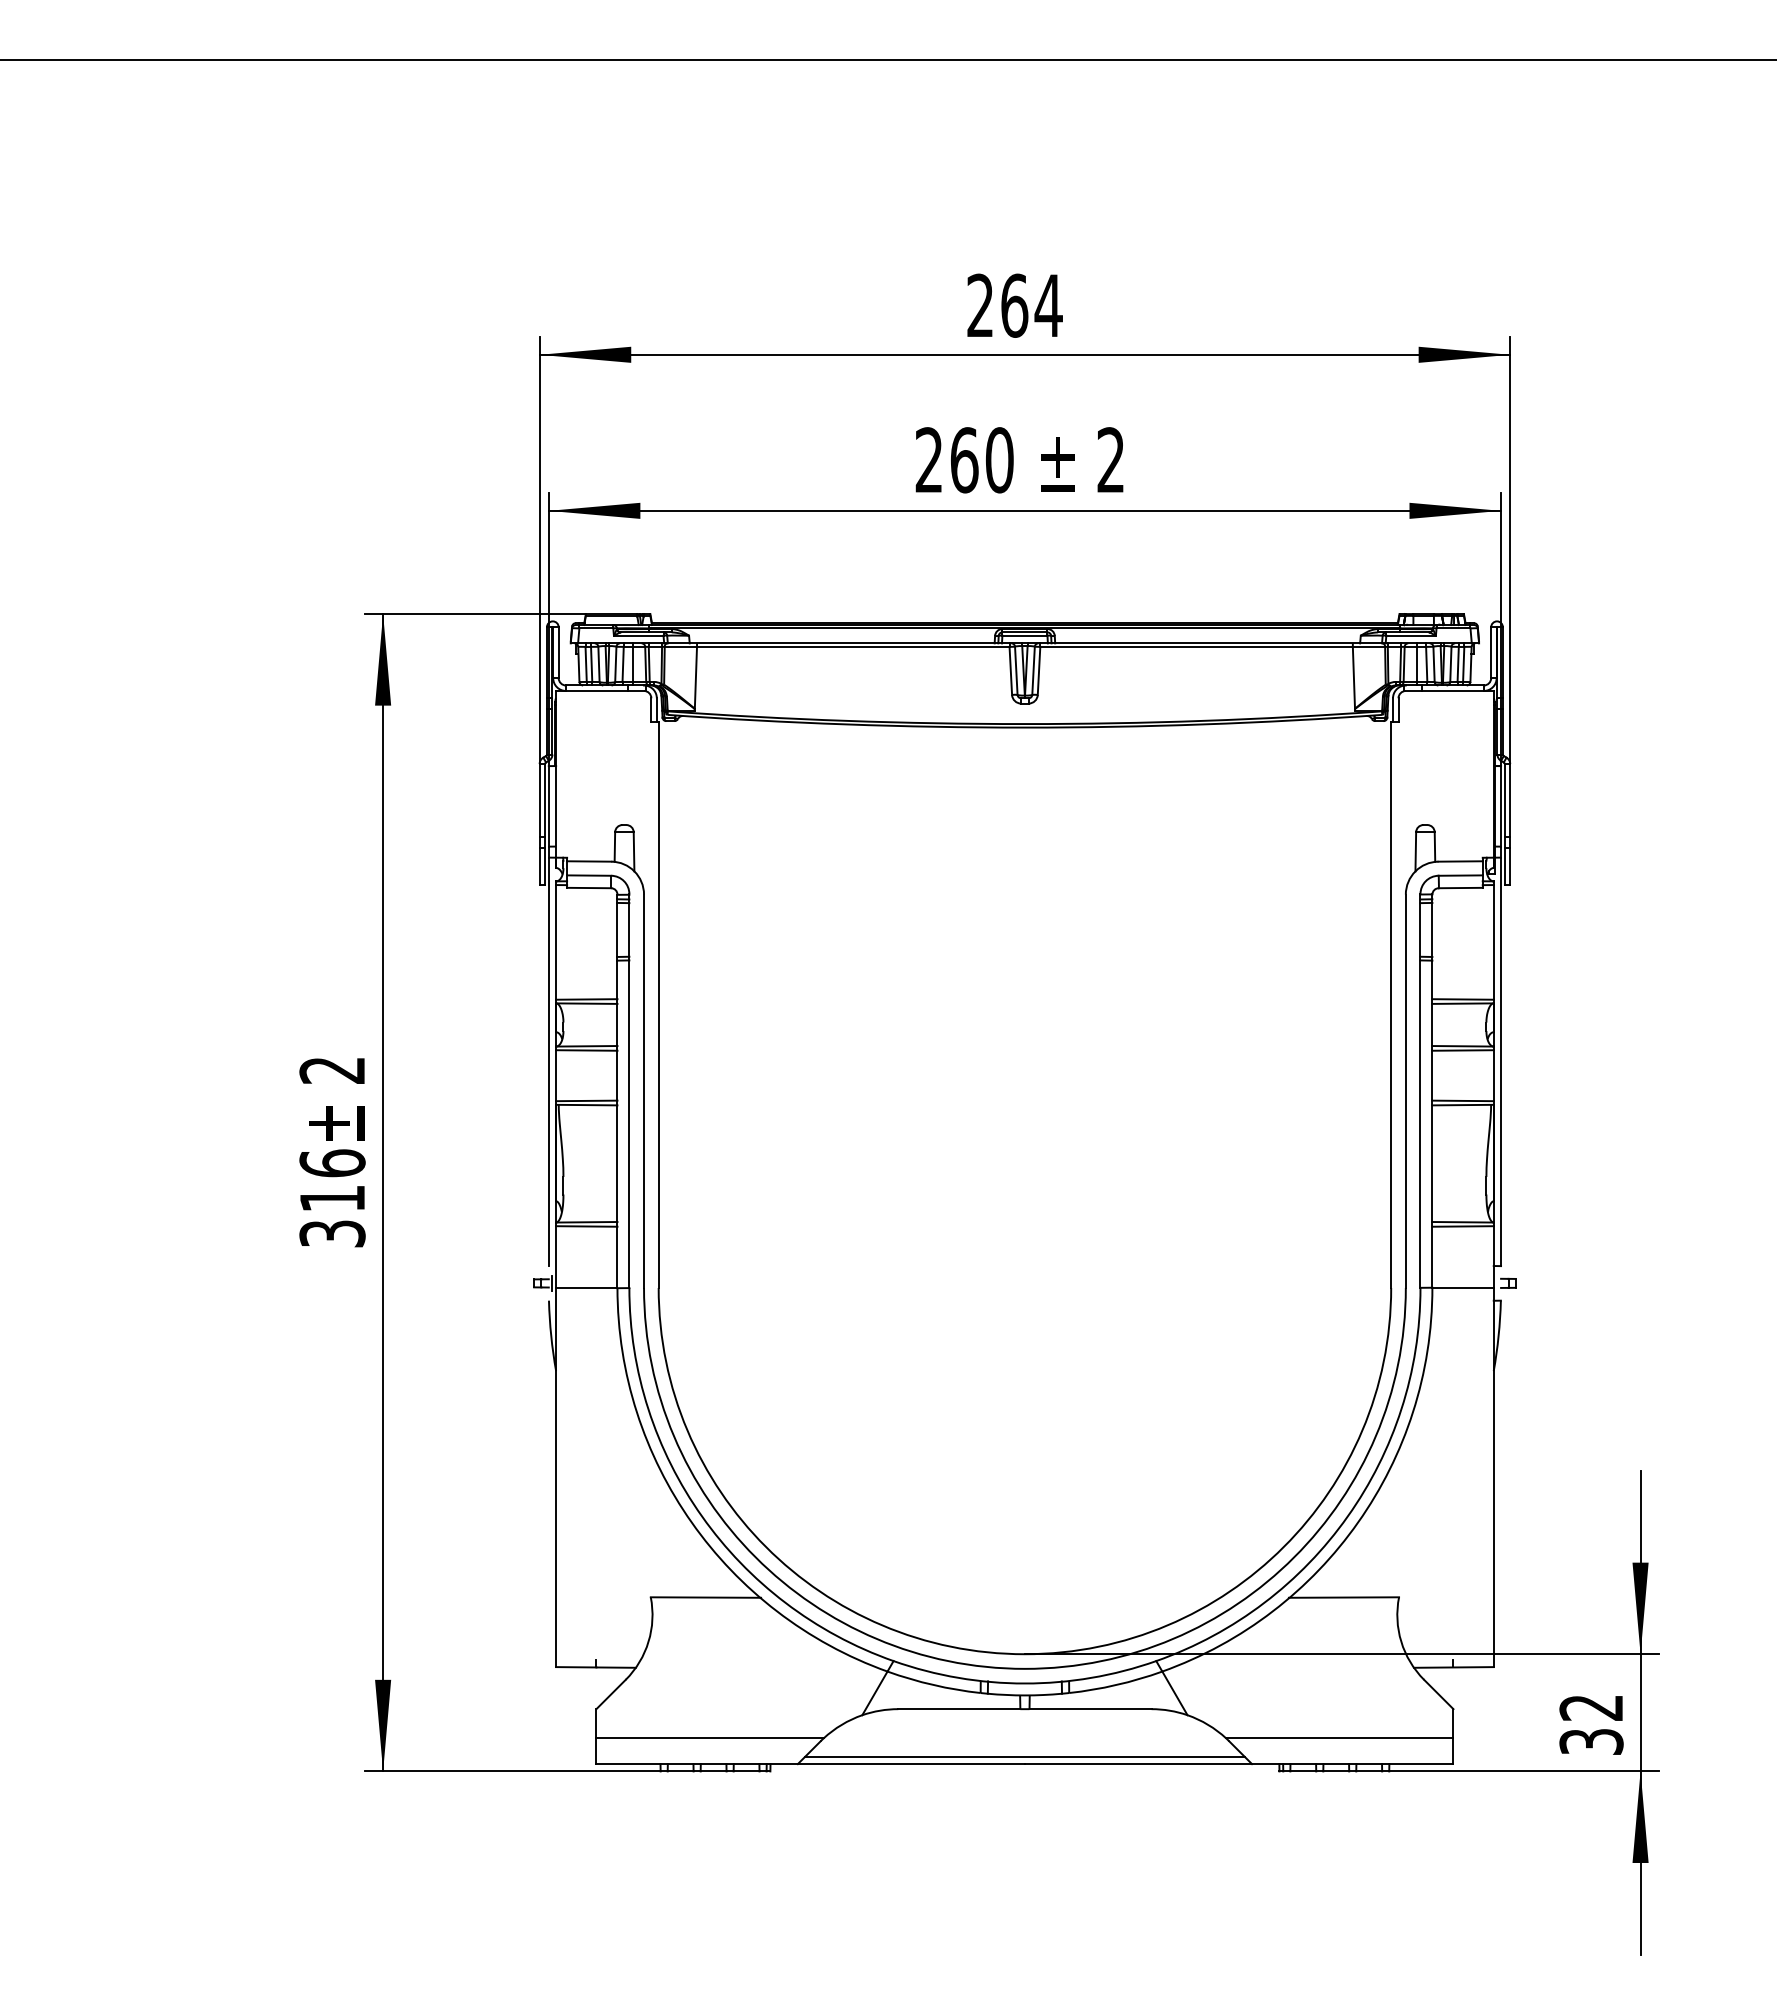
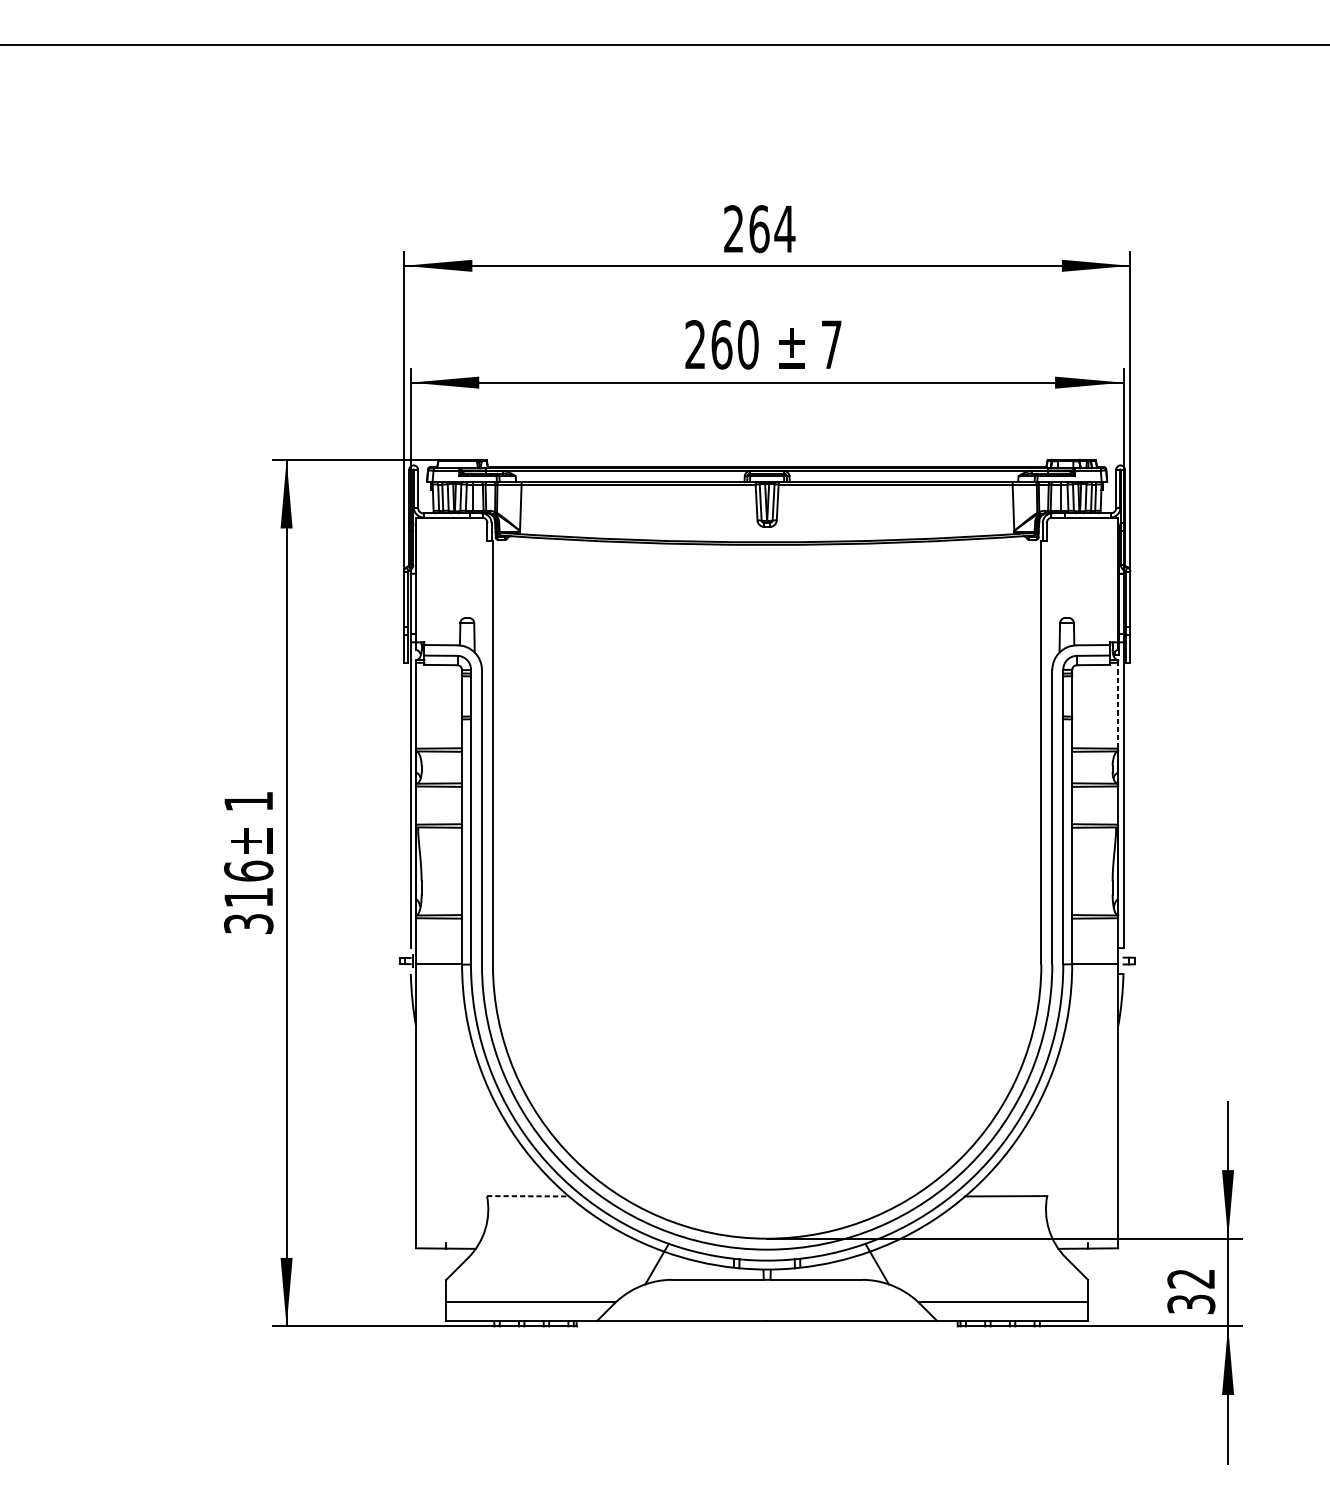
text: (1110, 459) -> (831, 344), 2 -> 7
line: (1493, 941) -> (1117, 705), solid -> dashed
text: (331, 1070) -> (247, 801), 2 -> 1
line: (706, 1597) -> (528, 1196), solid -> dashed
line: (1024, 1756) -> (766, 1315), removed

